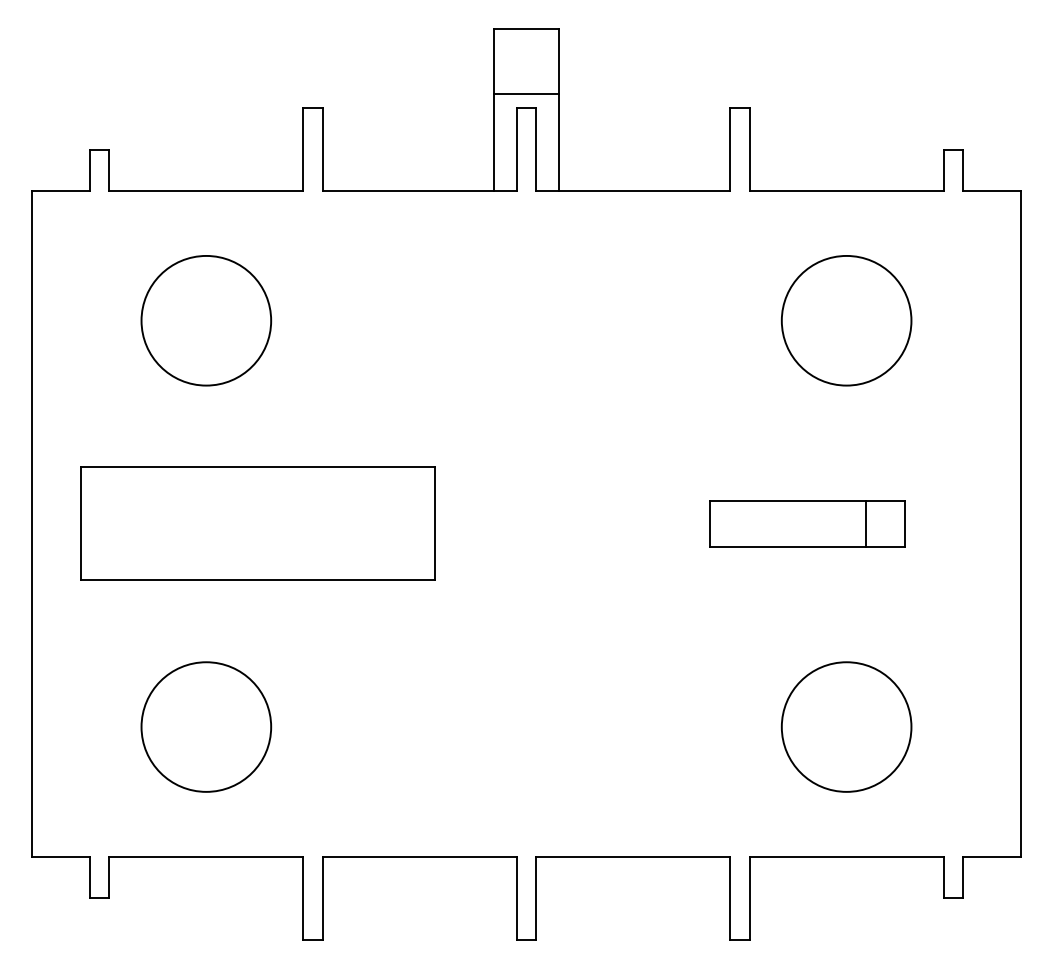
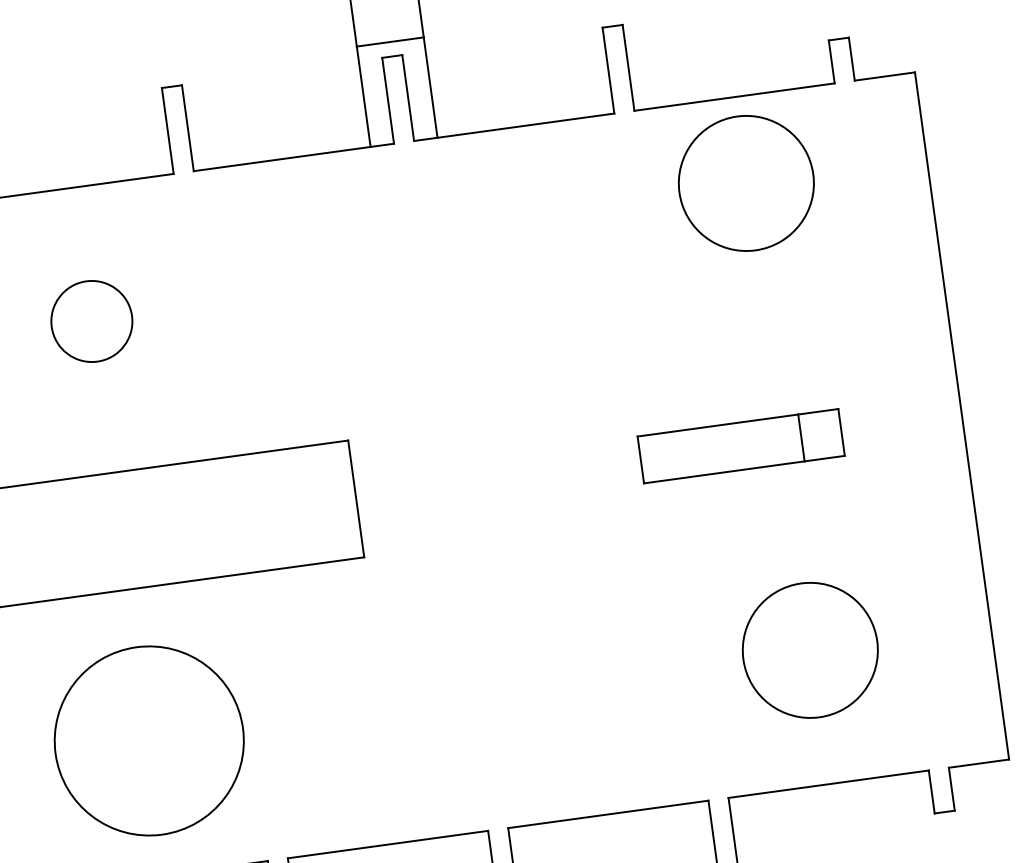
circle: (206, 320) -> (92, 321), size x0.6
circle: (846, 320) -> (746, 183), moved
circle: (206, 726) -> (149, 740), size x1.4

